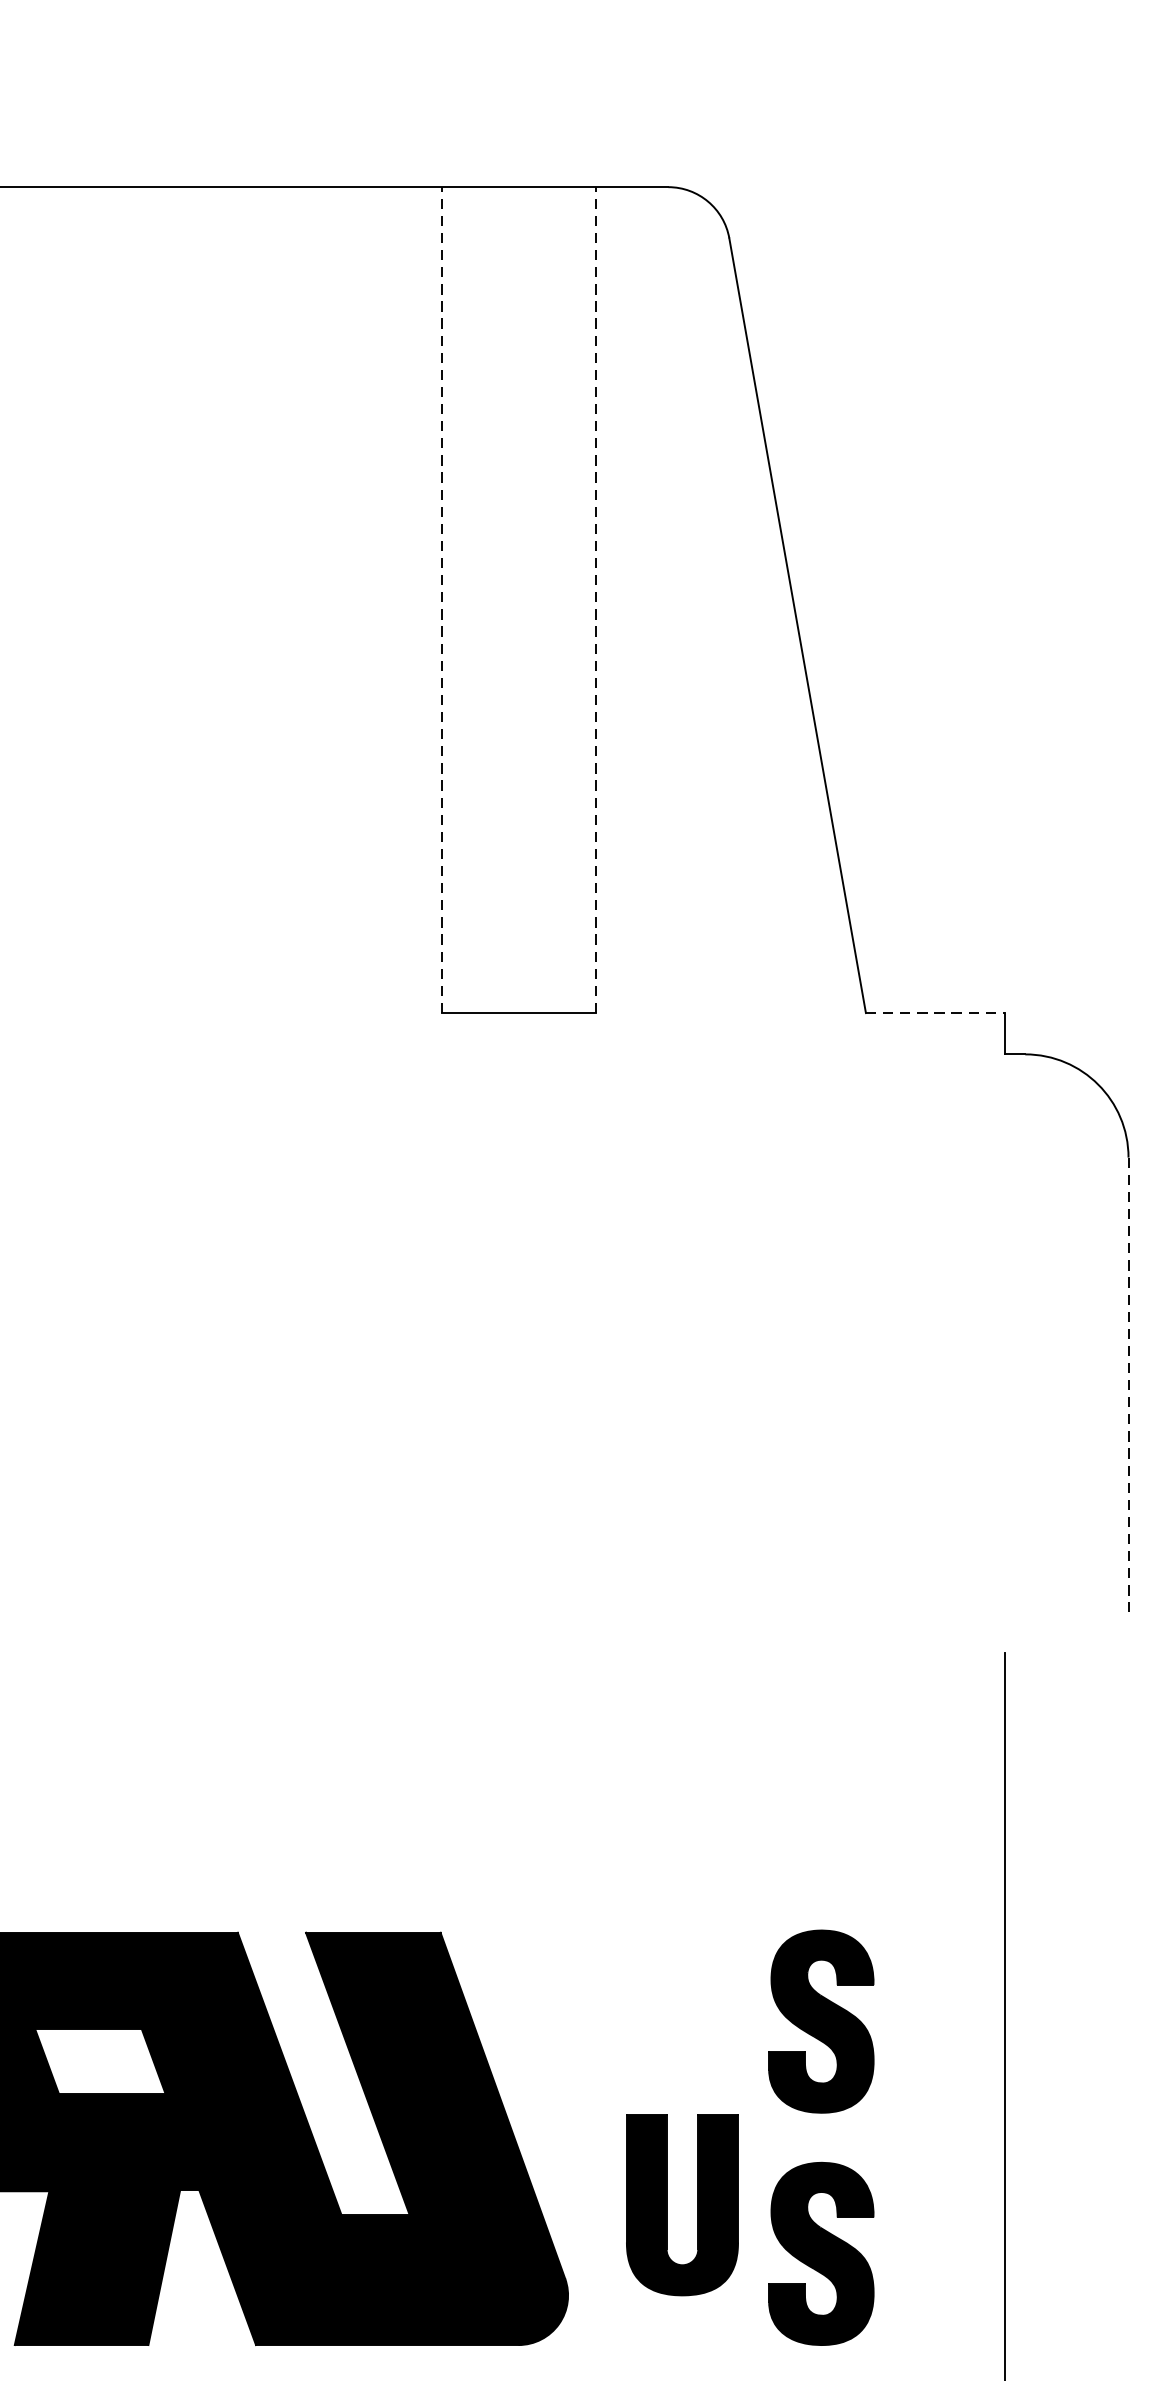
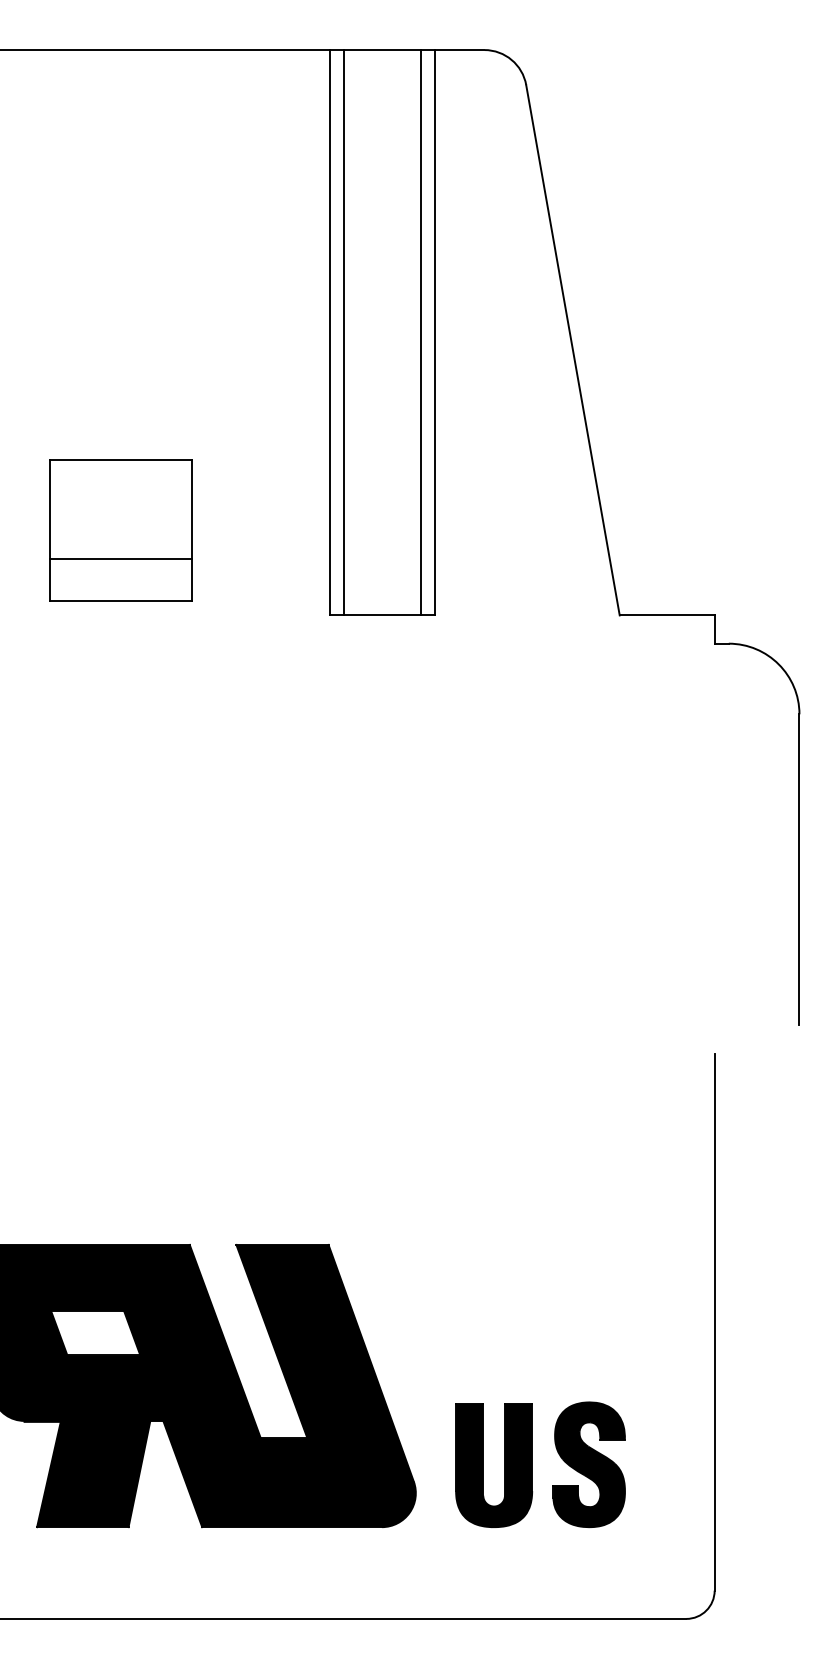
line: (441, 599) -> (329, 332), dashed -> solid
line: (462, 599) -> (343, 332), added
line: (576, 599) -> (421, 332), added
line: (596, 599) -> (435, 332), dashed -> solid
part: (136, 889) -> (120, 530), added
line: (935, 1013) -> (667, 615), dashed -> solid
line: (1128, 1385) -> (799, 870), dashed -> solid
part: (820, 2021) -> (588, 1305), removed
part: (697, 2205) -> (504, 1465), moved

